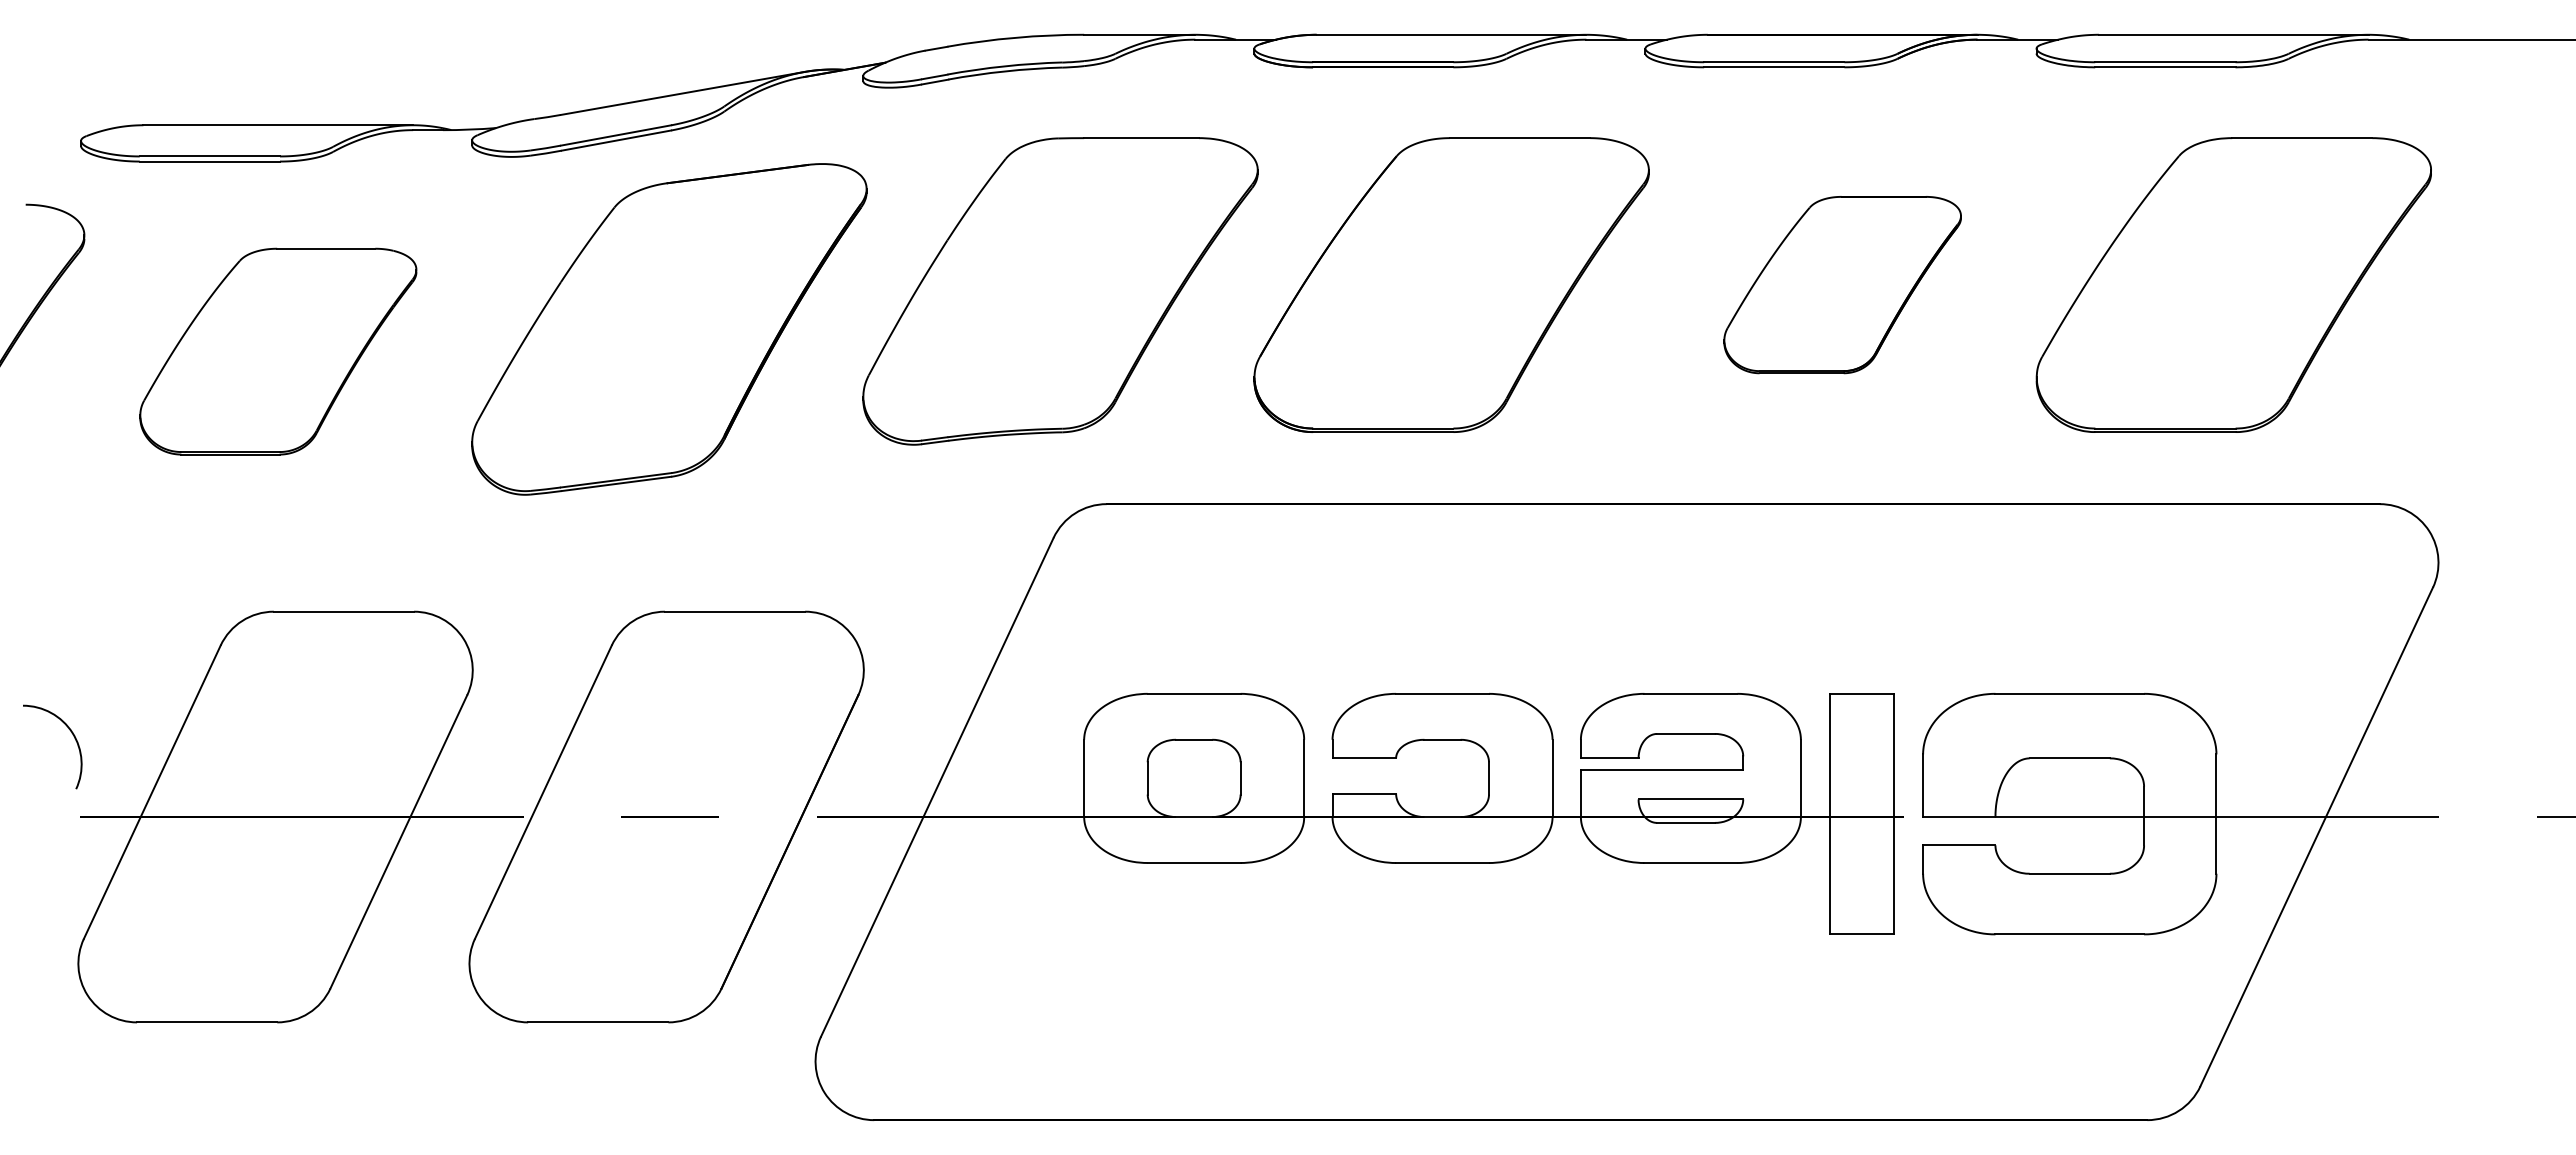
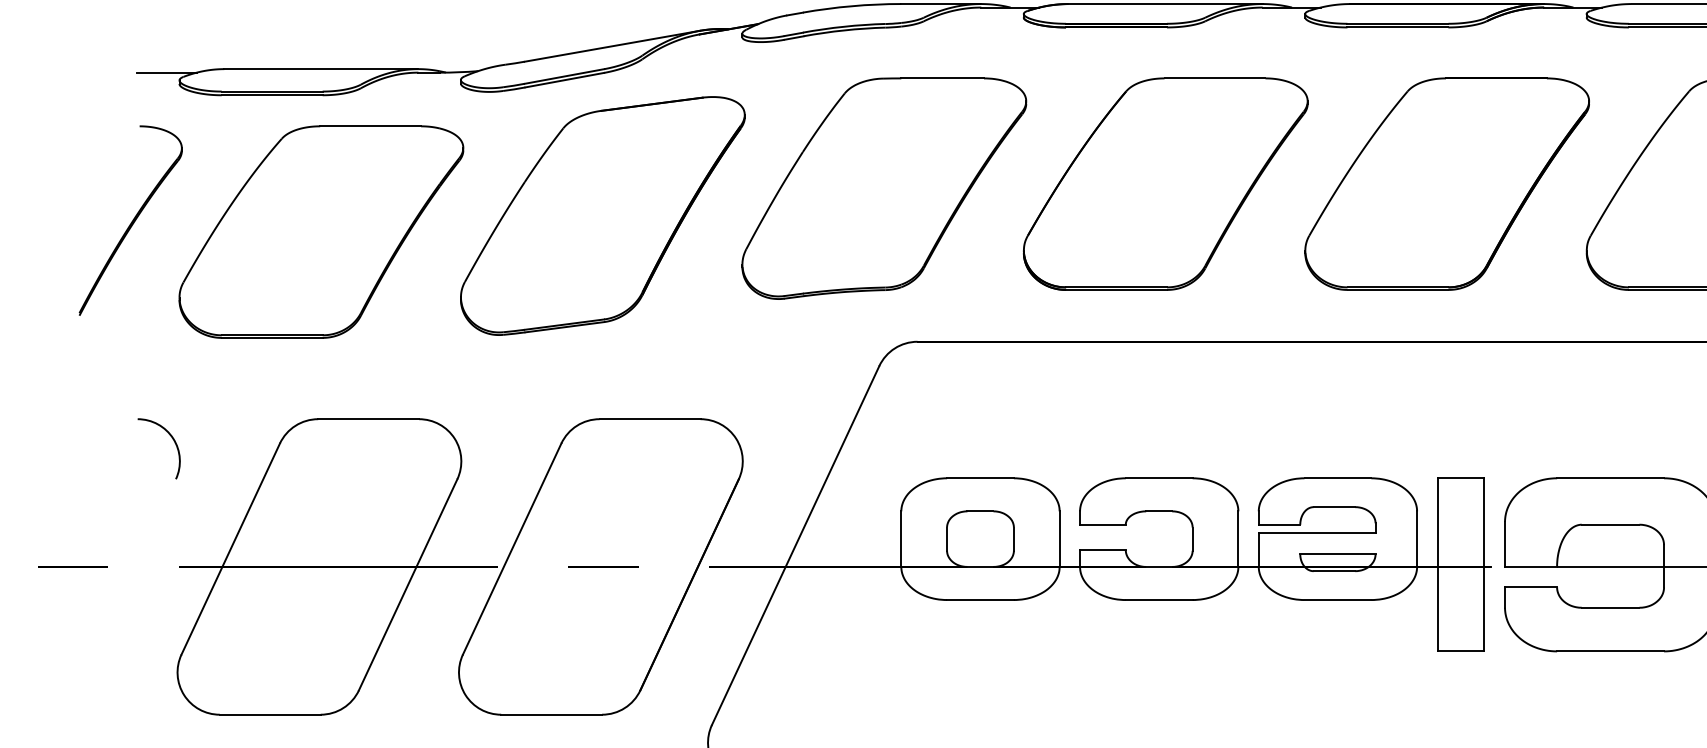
line: (63, 130) -> (166, 72), added
part: (1842, 284) -> (1447, 183), size x1.67
part: (278, 351) -> (321, 231), size x1.43
arc: (71, 733) -> (172, 439), moved

